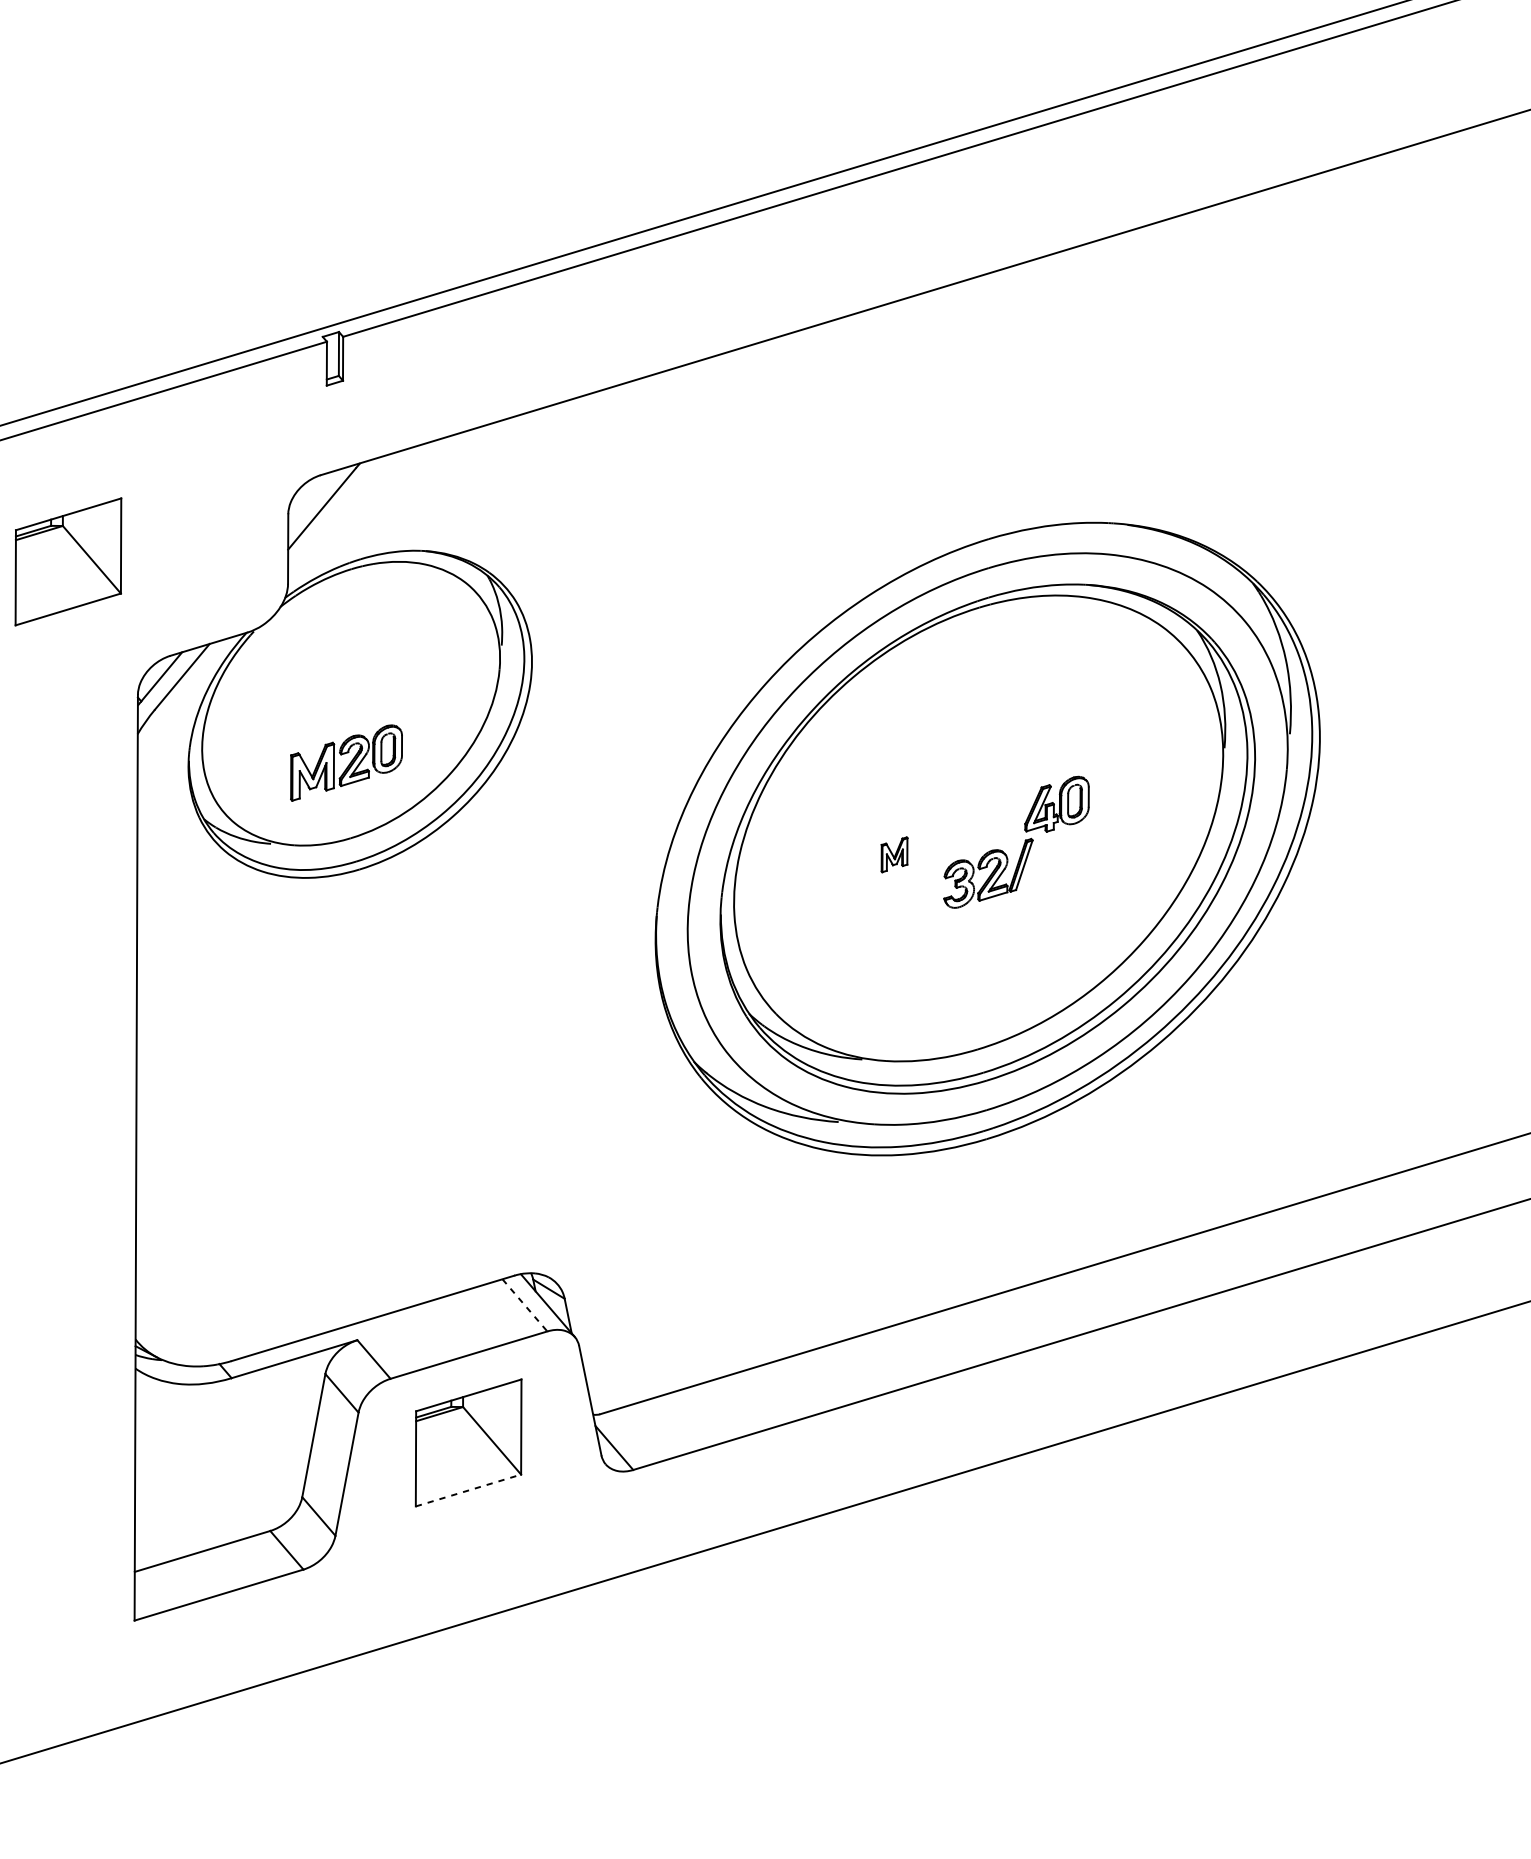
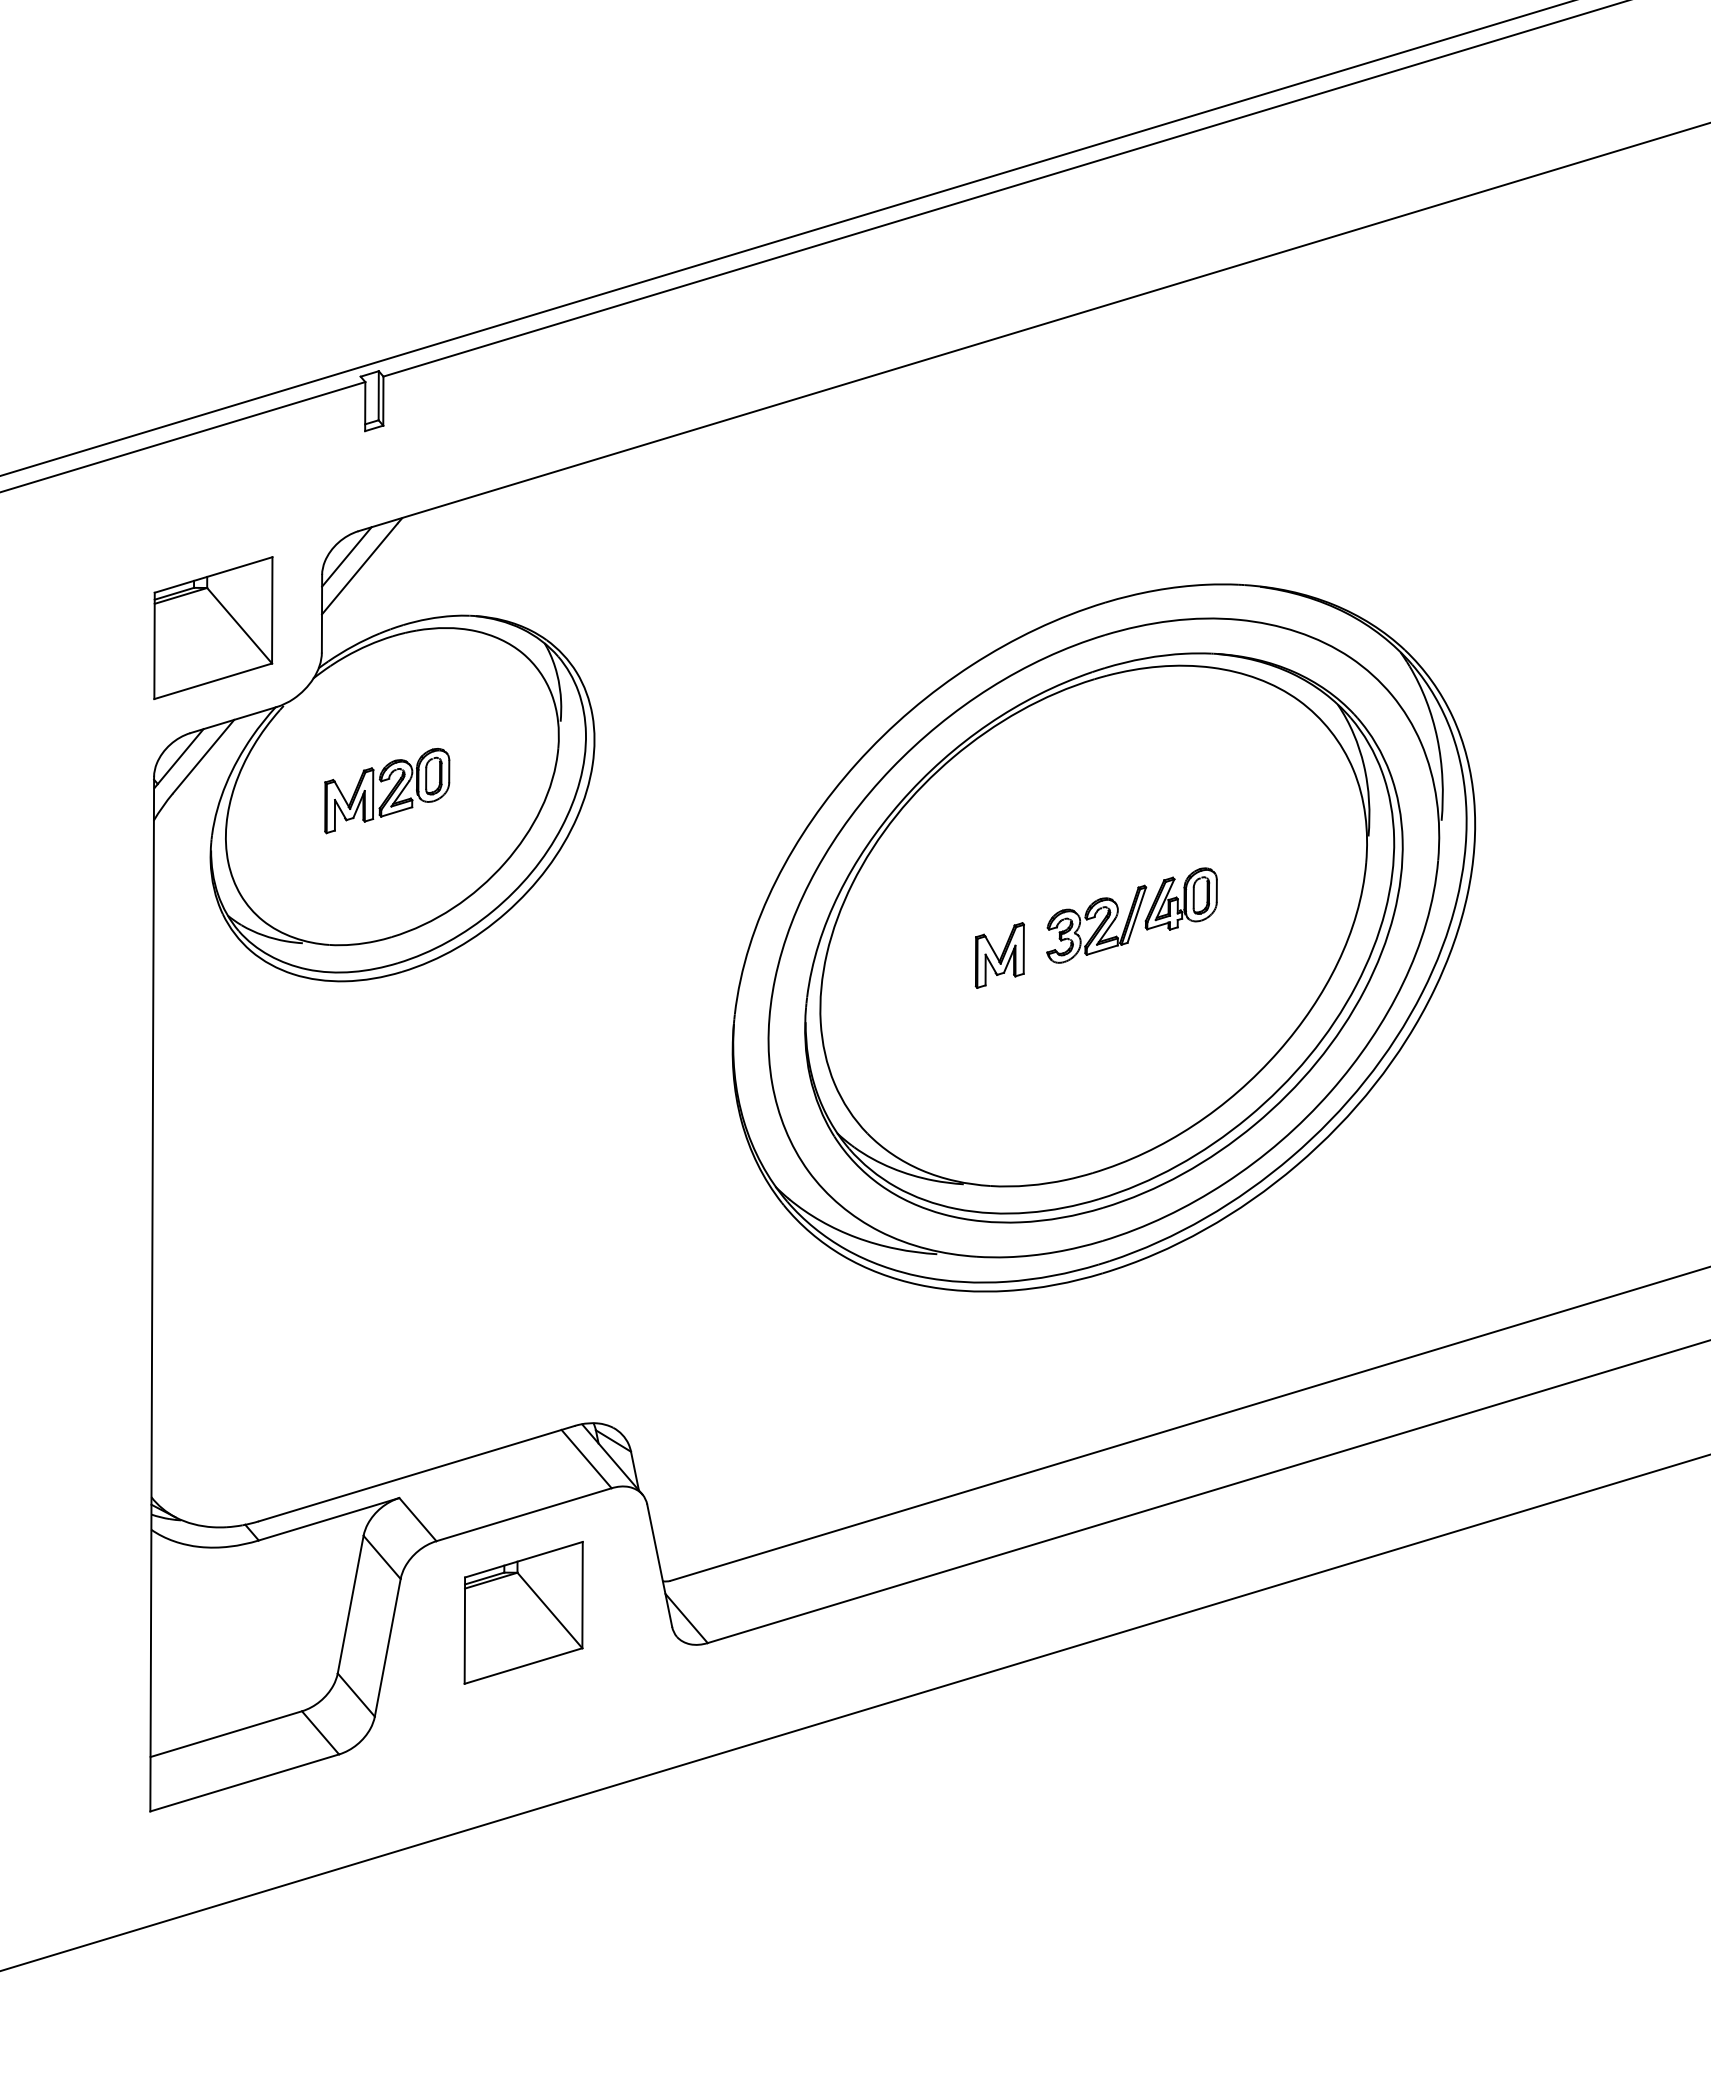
line: (310, 497) -> (346, 556), added
part: (68, 561) -> (213, 627), moved
part: (346, 763) -> (387, 791), moved
part: (894, 854) -> (999, 955), size x1.67
part: (988, 872) -> (1096, 923), moved
line: (524, 1305) -> (586, 1459), dashed -> solid
line: (469, 1490) -> (524, 1665), dashed -> solid

